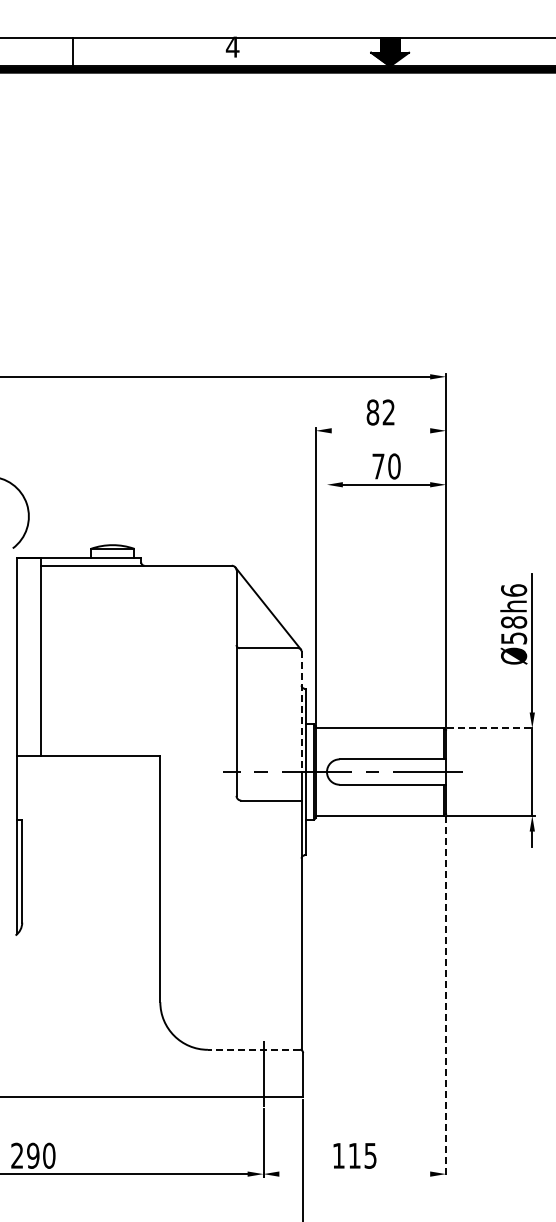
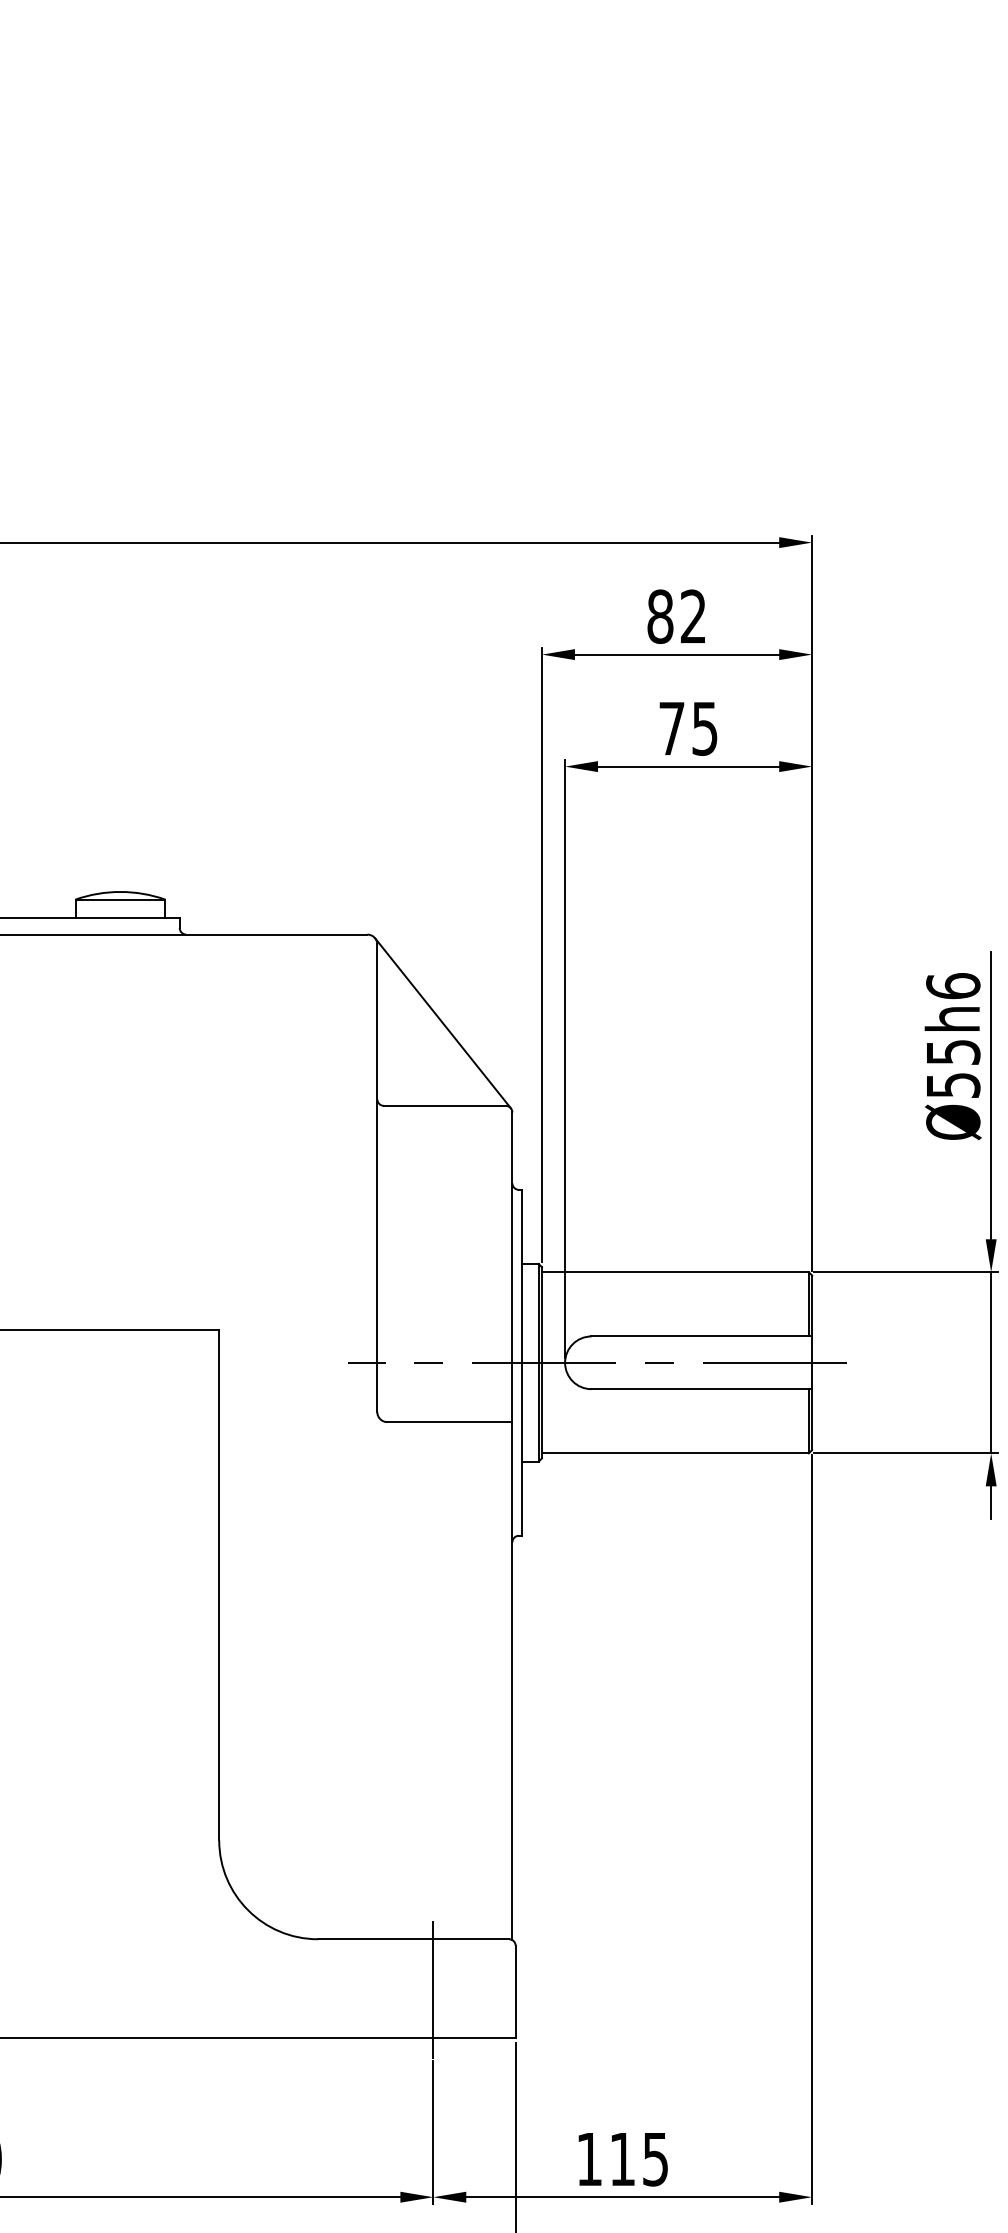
line: (380, 430) -> (676, 653), added
text: (394, 466) -> (705, 728), 70 -> 75
text: (514, 622) -> (954, 1052), Ø58h6 -> Ø55h6
line: (326, 625) -> (564, 1058), added
line: (301, 712) -> (512, 1239), dashed -> solid
line: (491, 728) -> (906, 1272), dashed -> solid
line: (446, 997) -> (813, 1830), dashed -> solid
line: (253, 1049) -> (412, 1938), dashed -> solid
line: (354, 1174) -> (622, 2198), added

